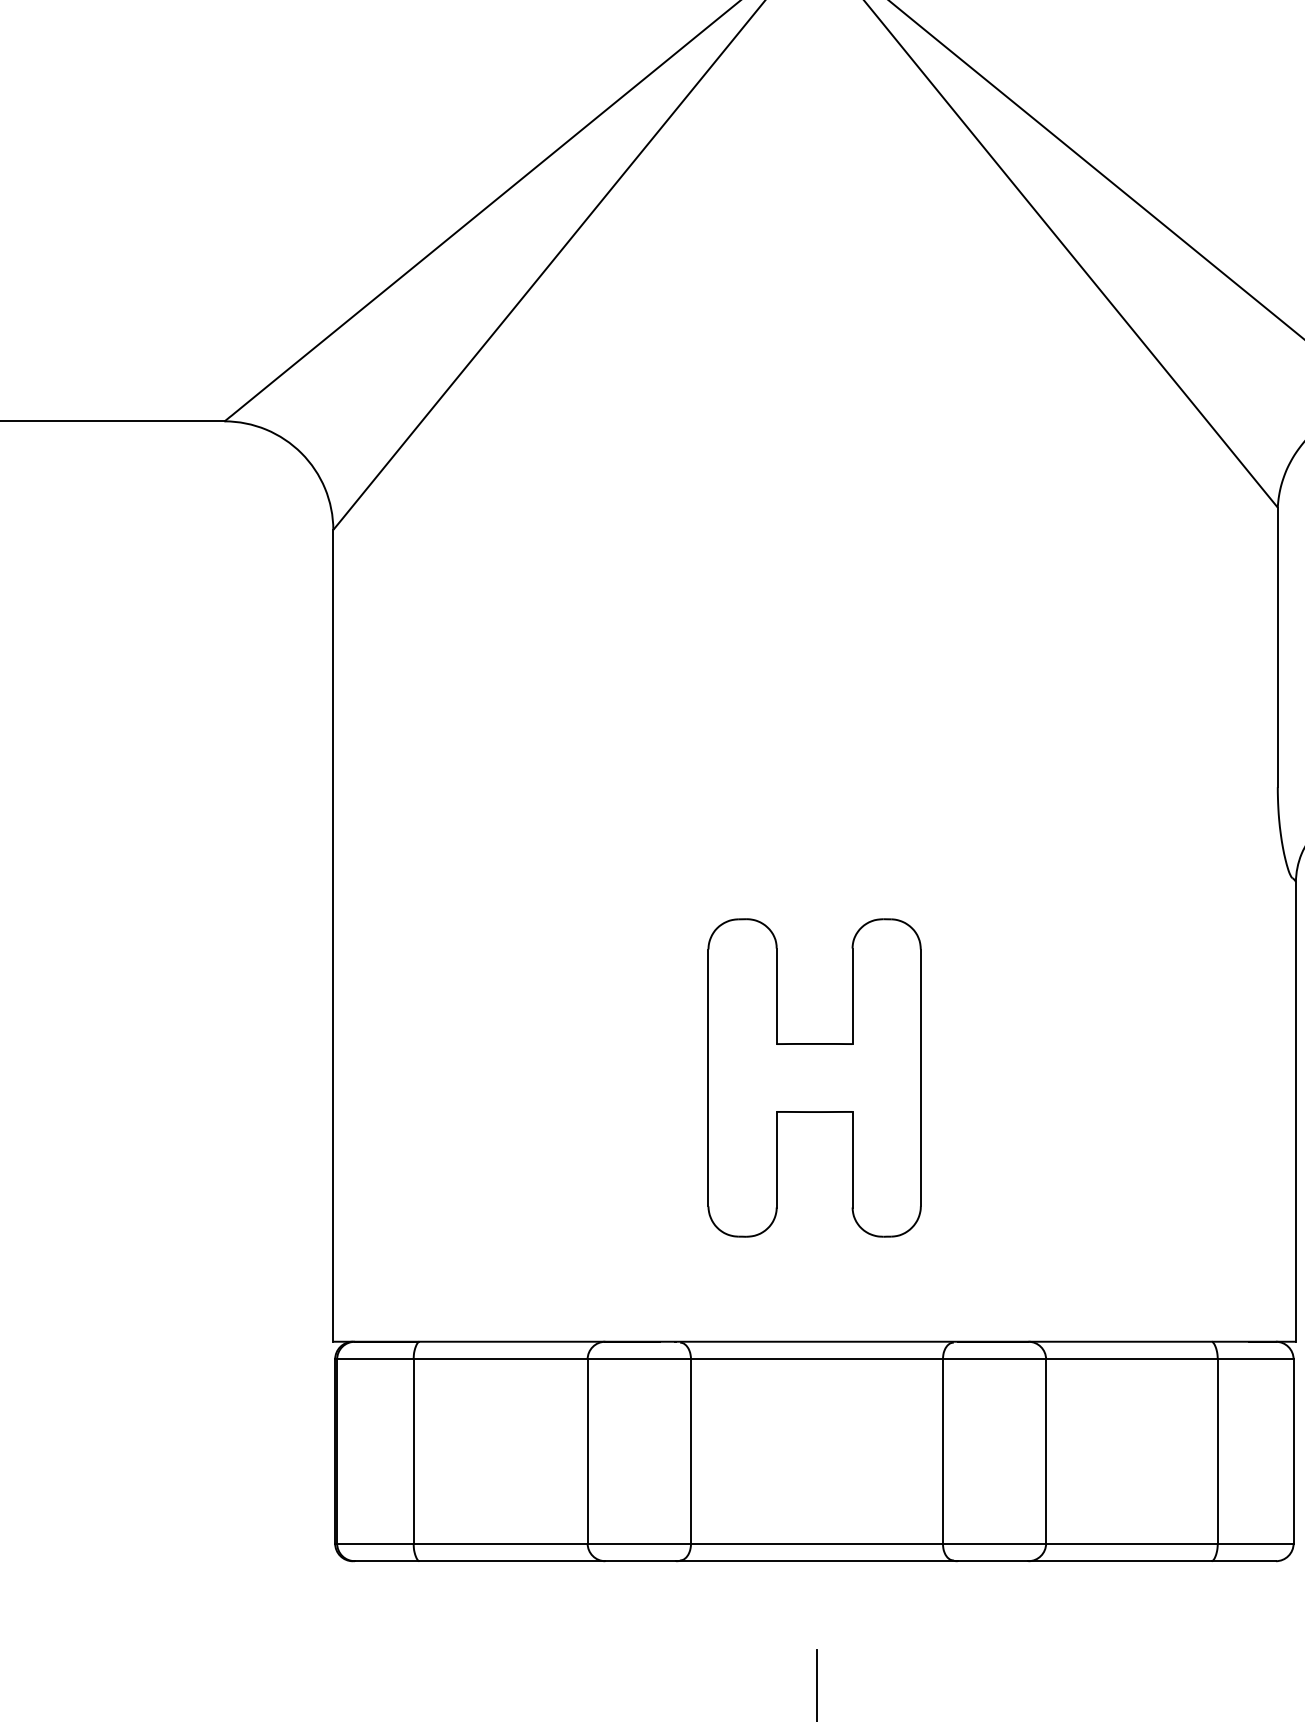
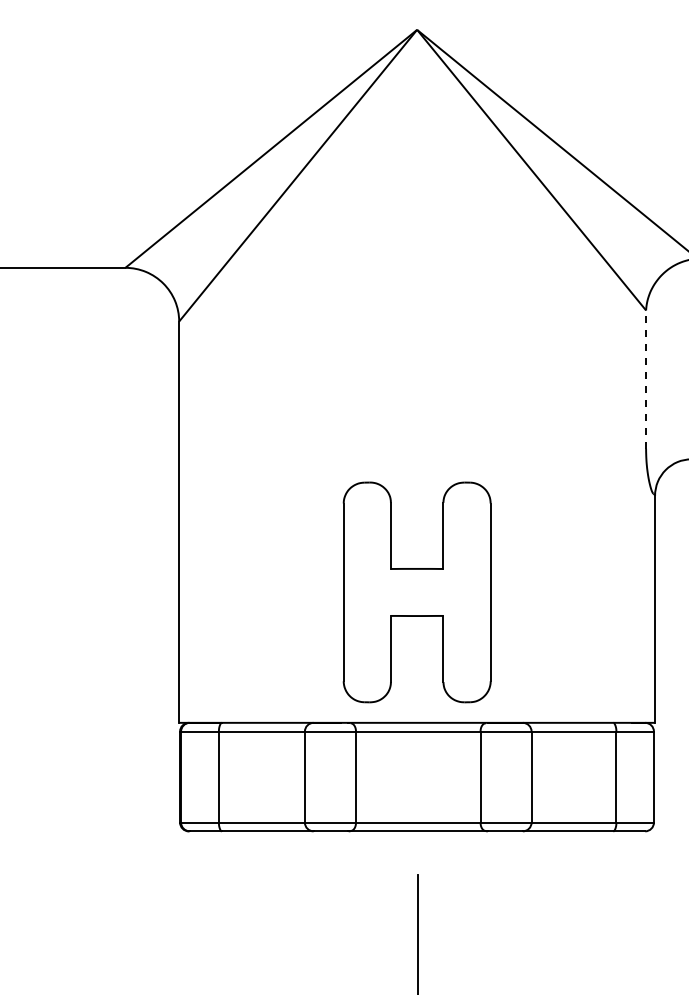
line: (1278, 647) -> (646, 379), solid -> dashed
part: (813, 1078) -> (416, 592), size x1.4

